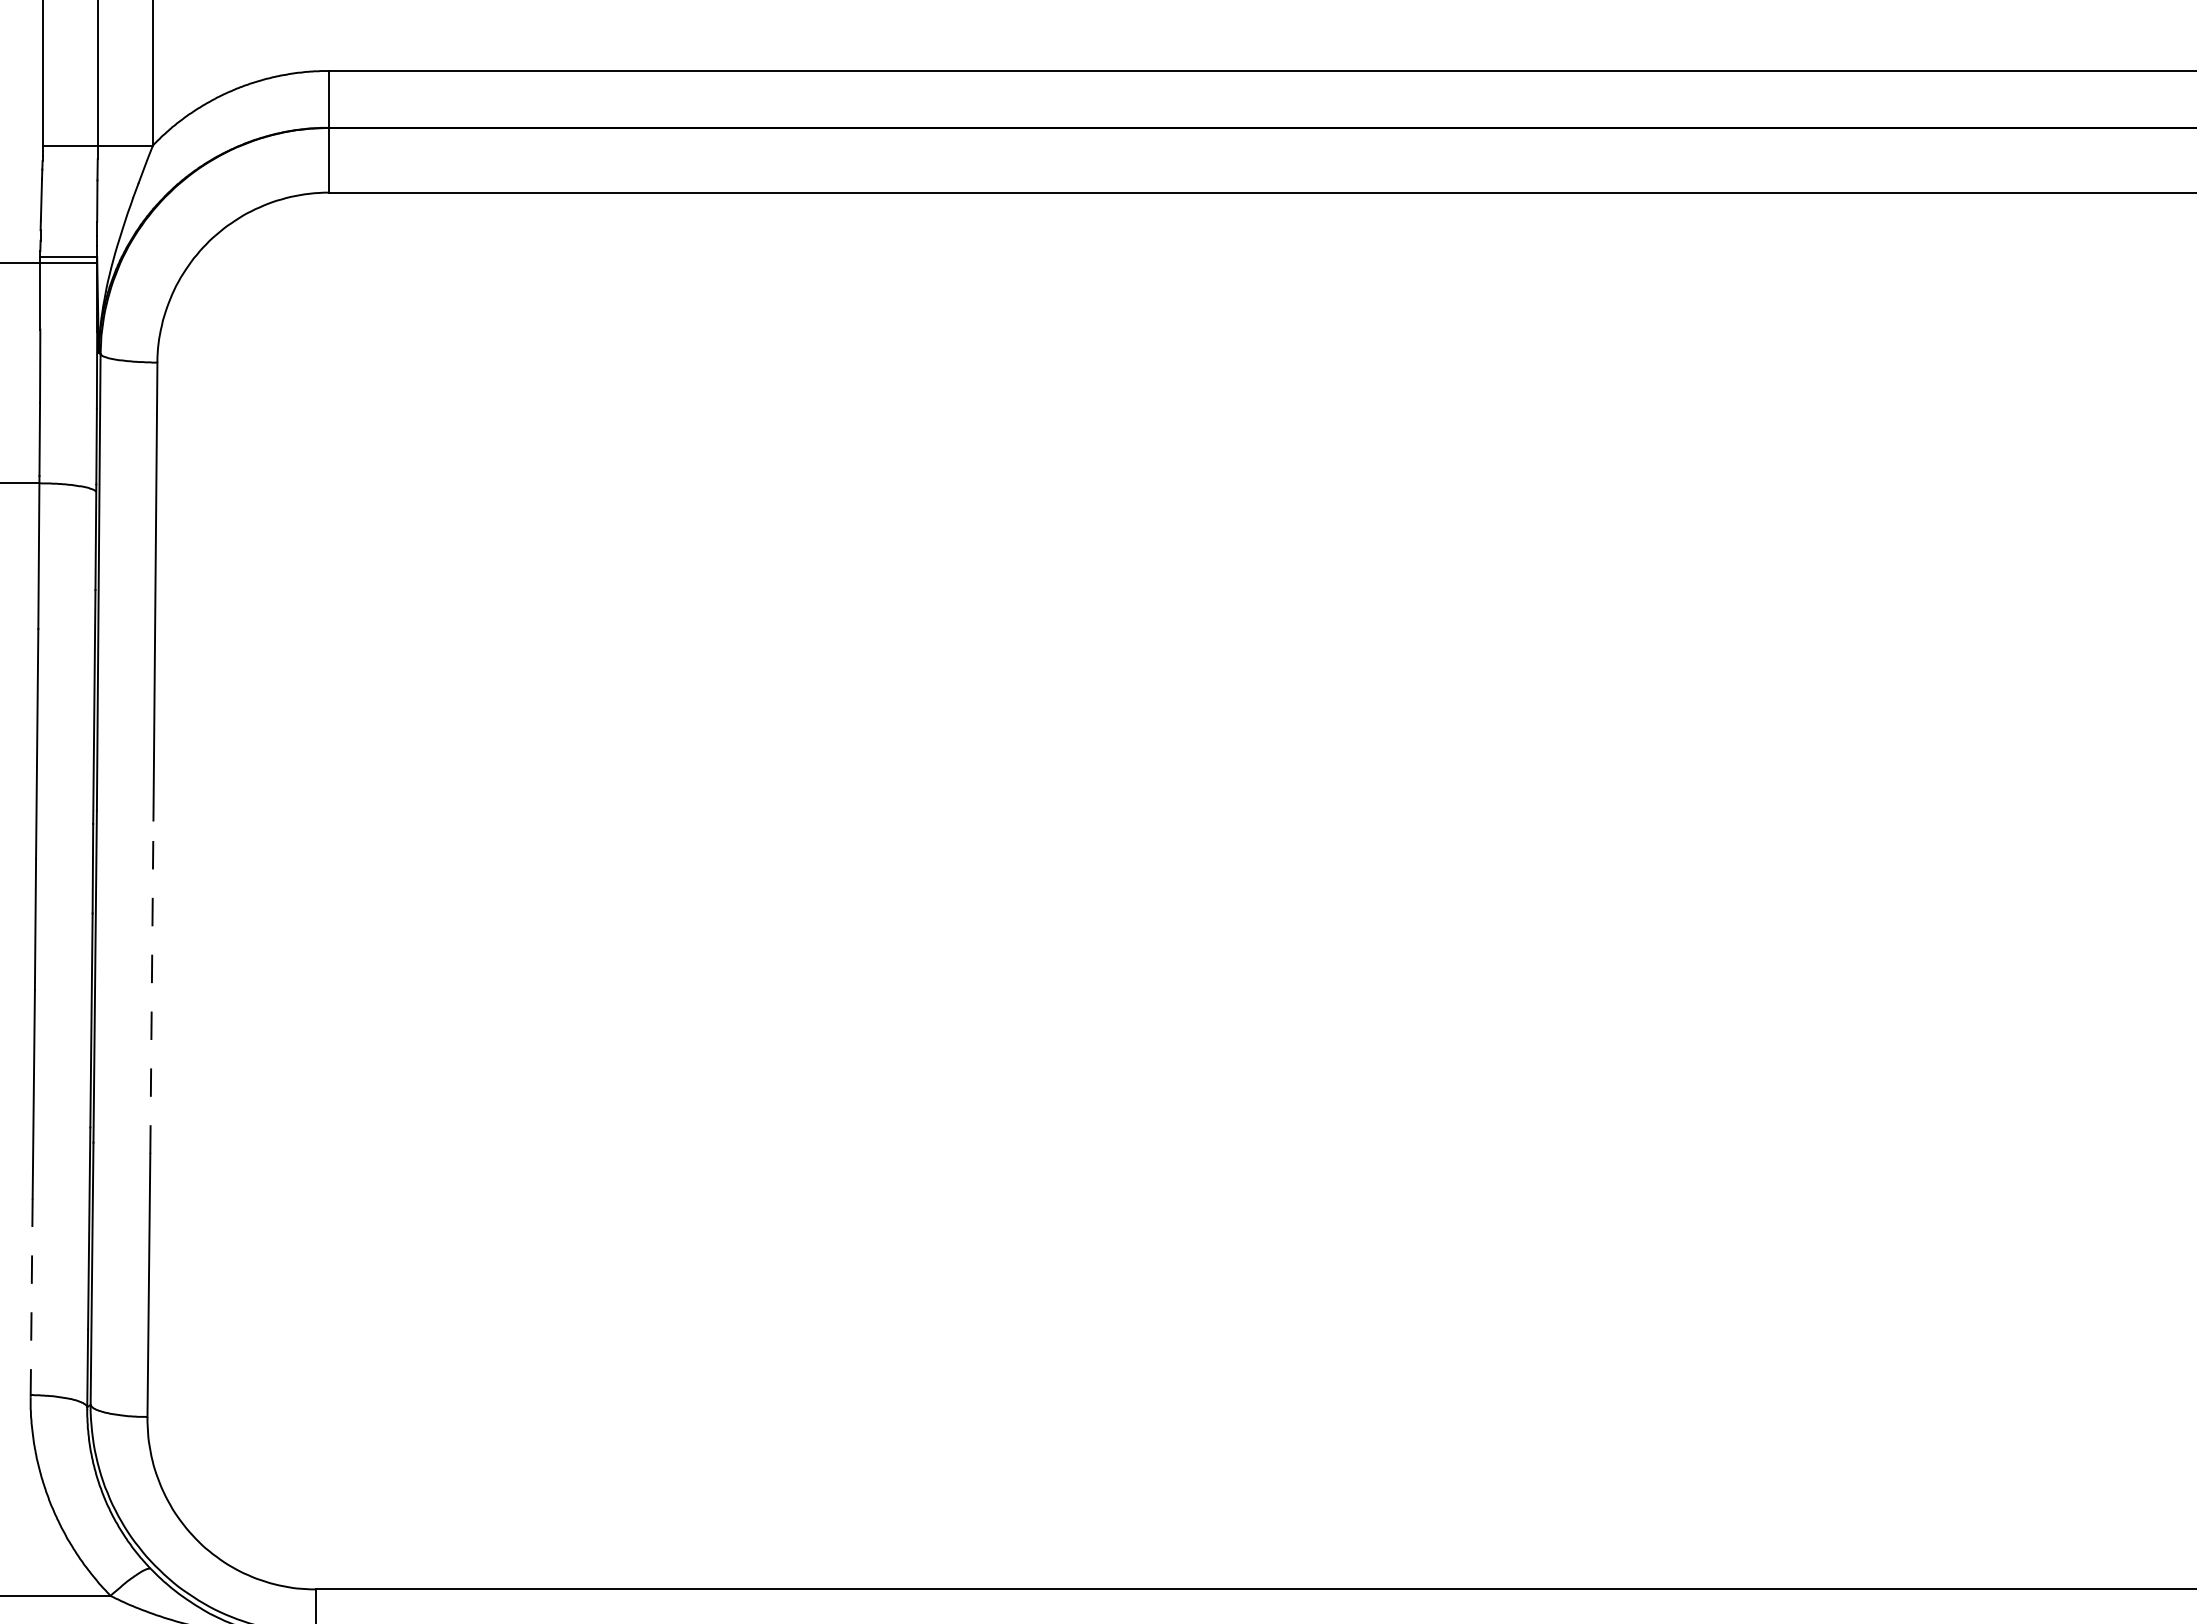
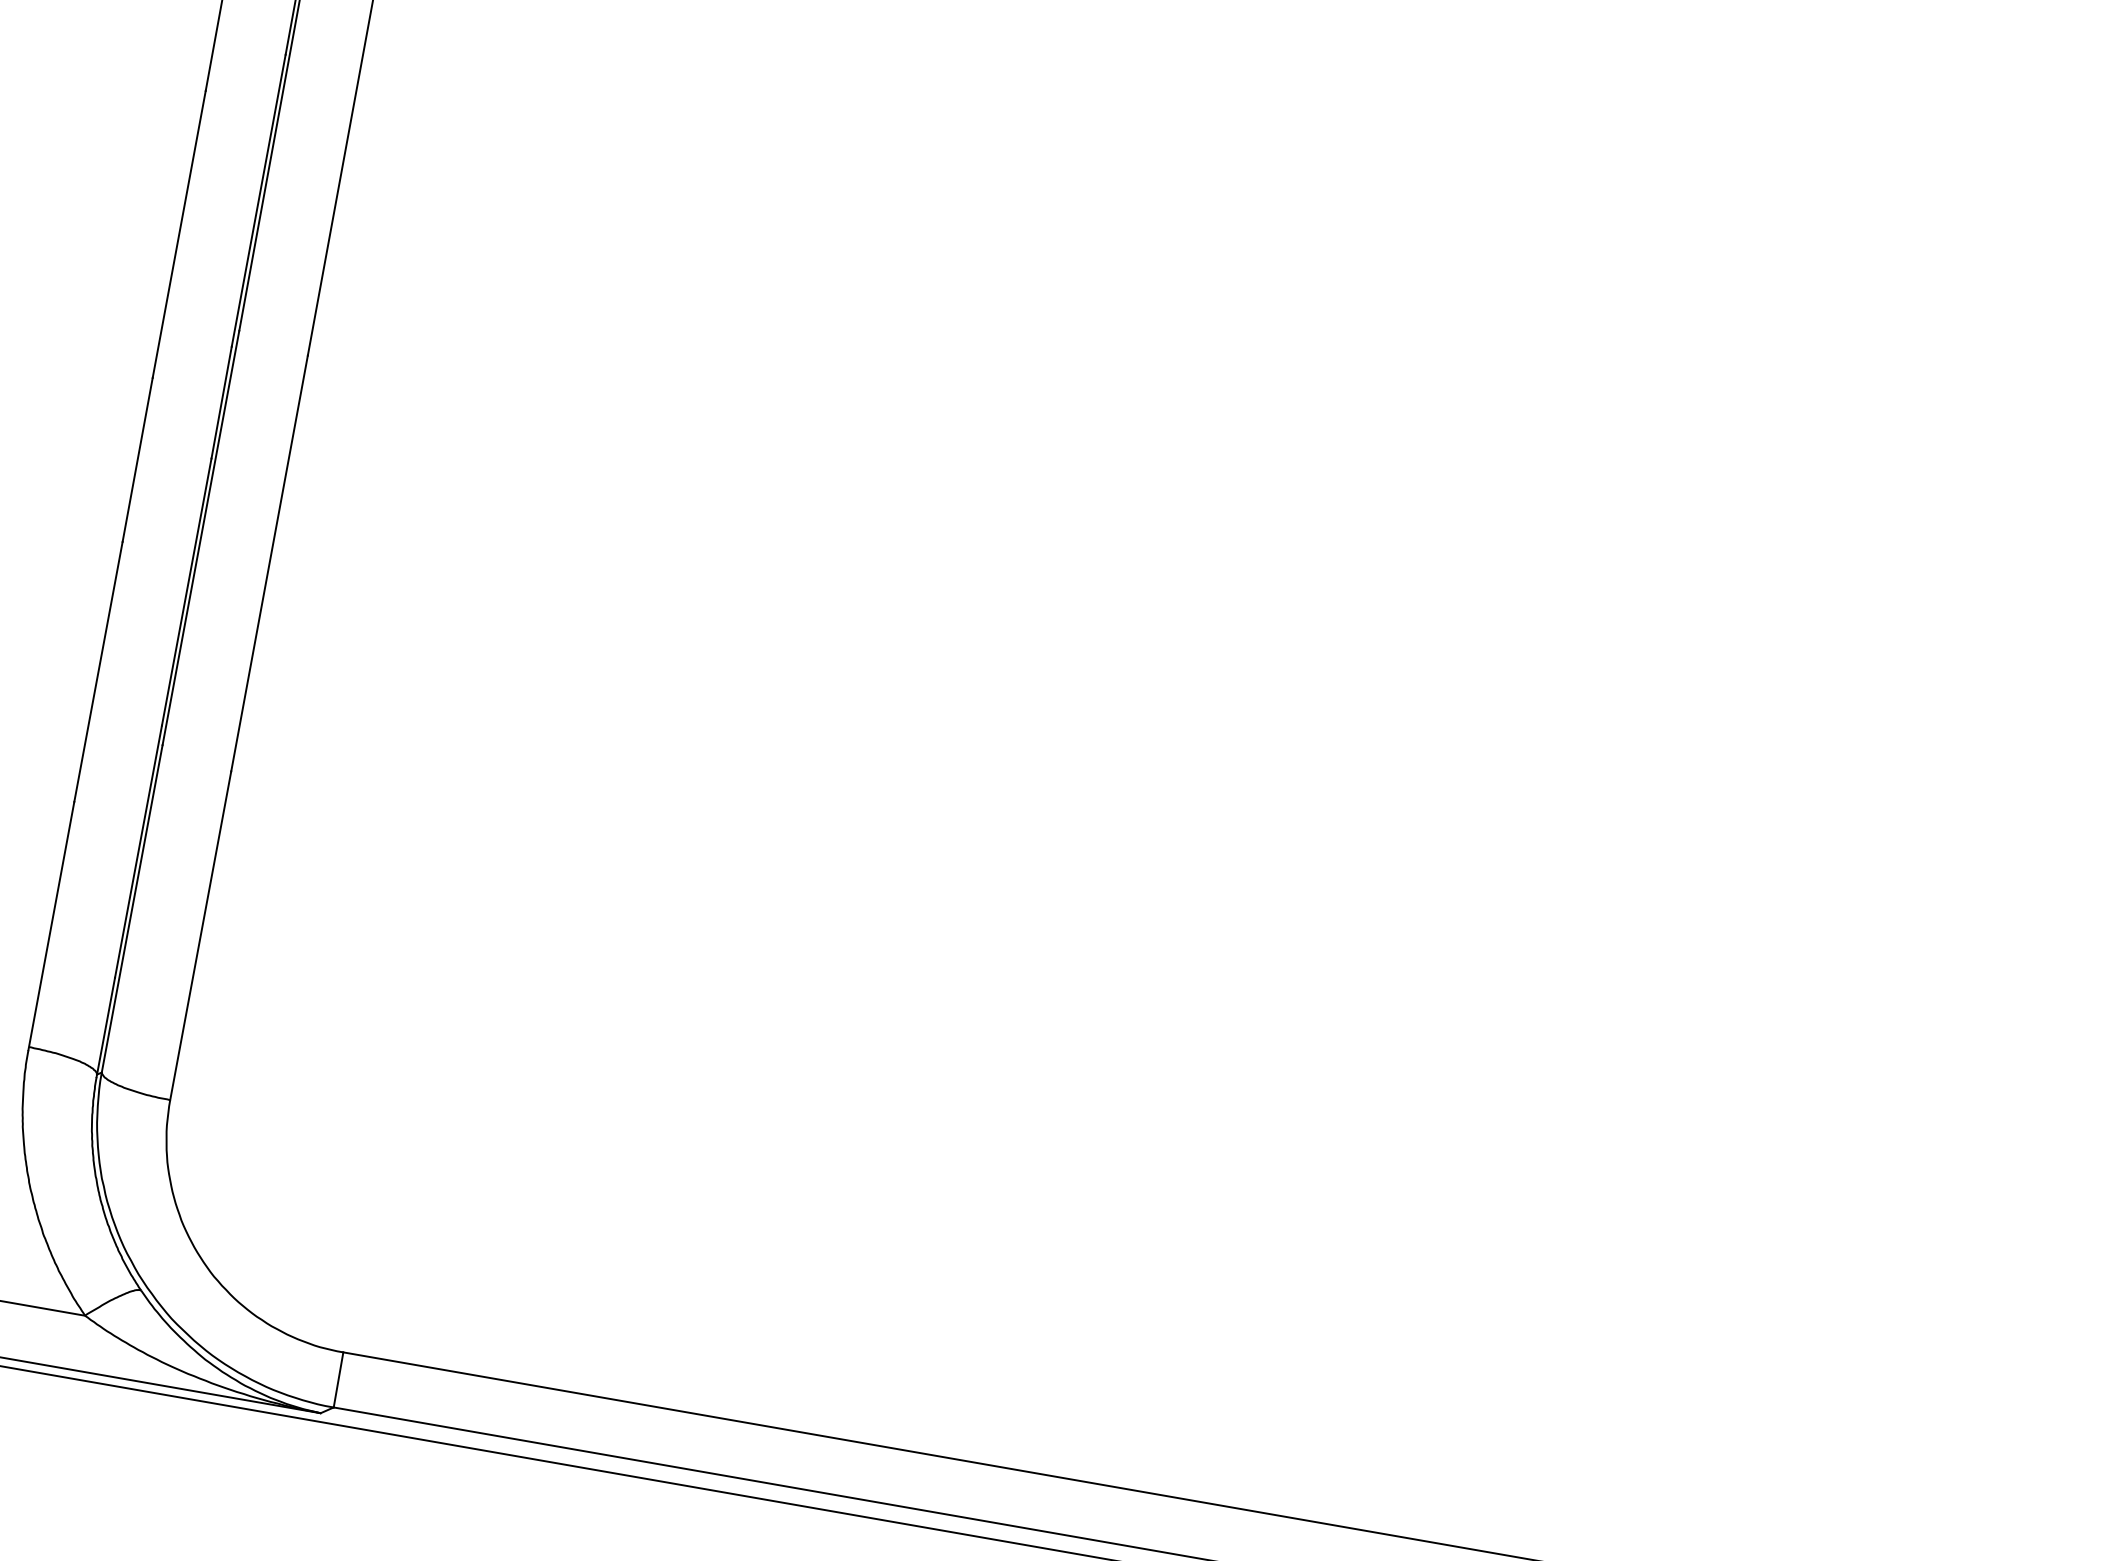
line: (151, 987) -> (268, 563), dashed -> solid
line: (31, 1298) -> (51, 926), dashed -> solid

